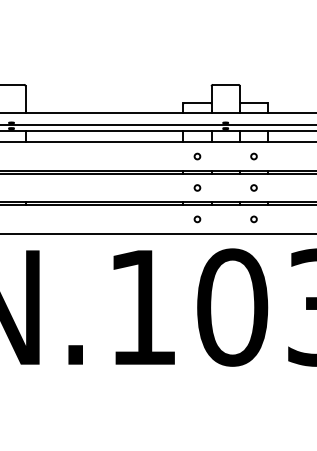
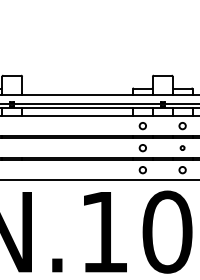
circle: (197, 156) -> (142, 126), size x1.6
circle: (253, 156) -> (182, 126), size x1.6
circle: (197, 187) -> (142, 147), size x1.6
circle: (197, 219) -> (142, 170), size x1.6
circle: (253, 219) -> (182, 170), size x1.6

